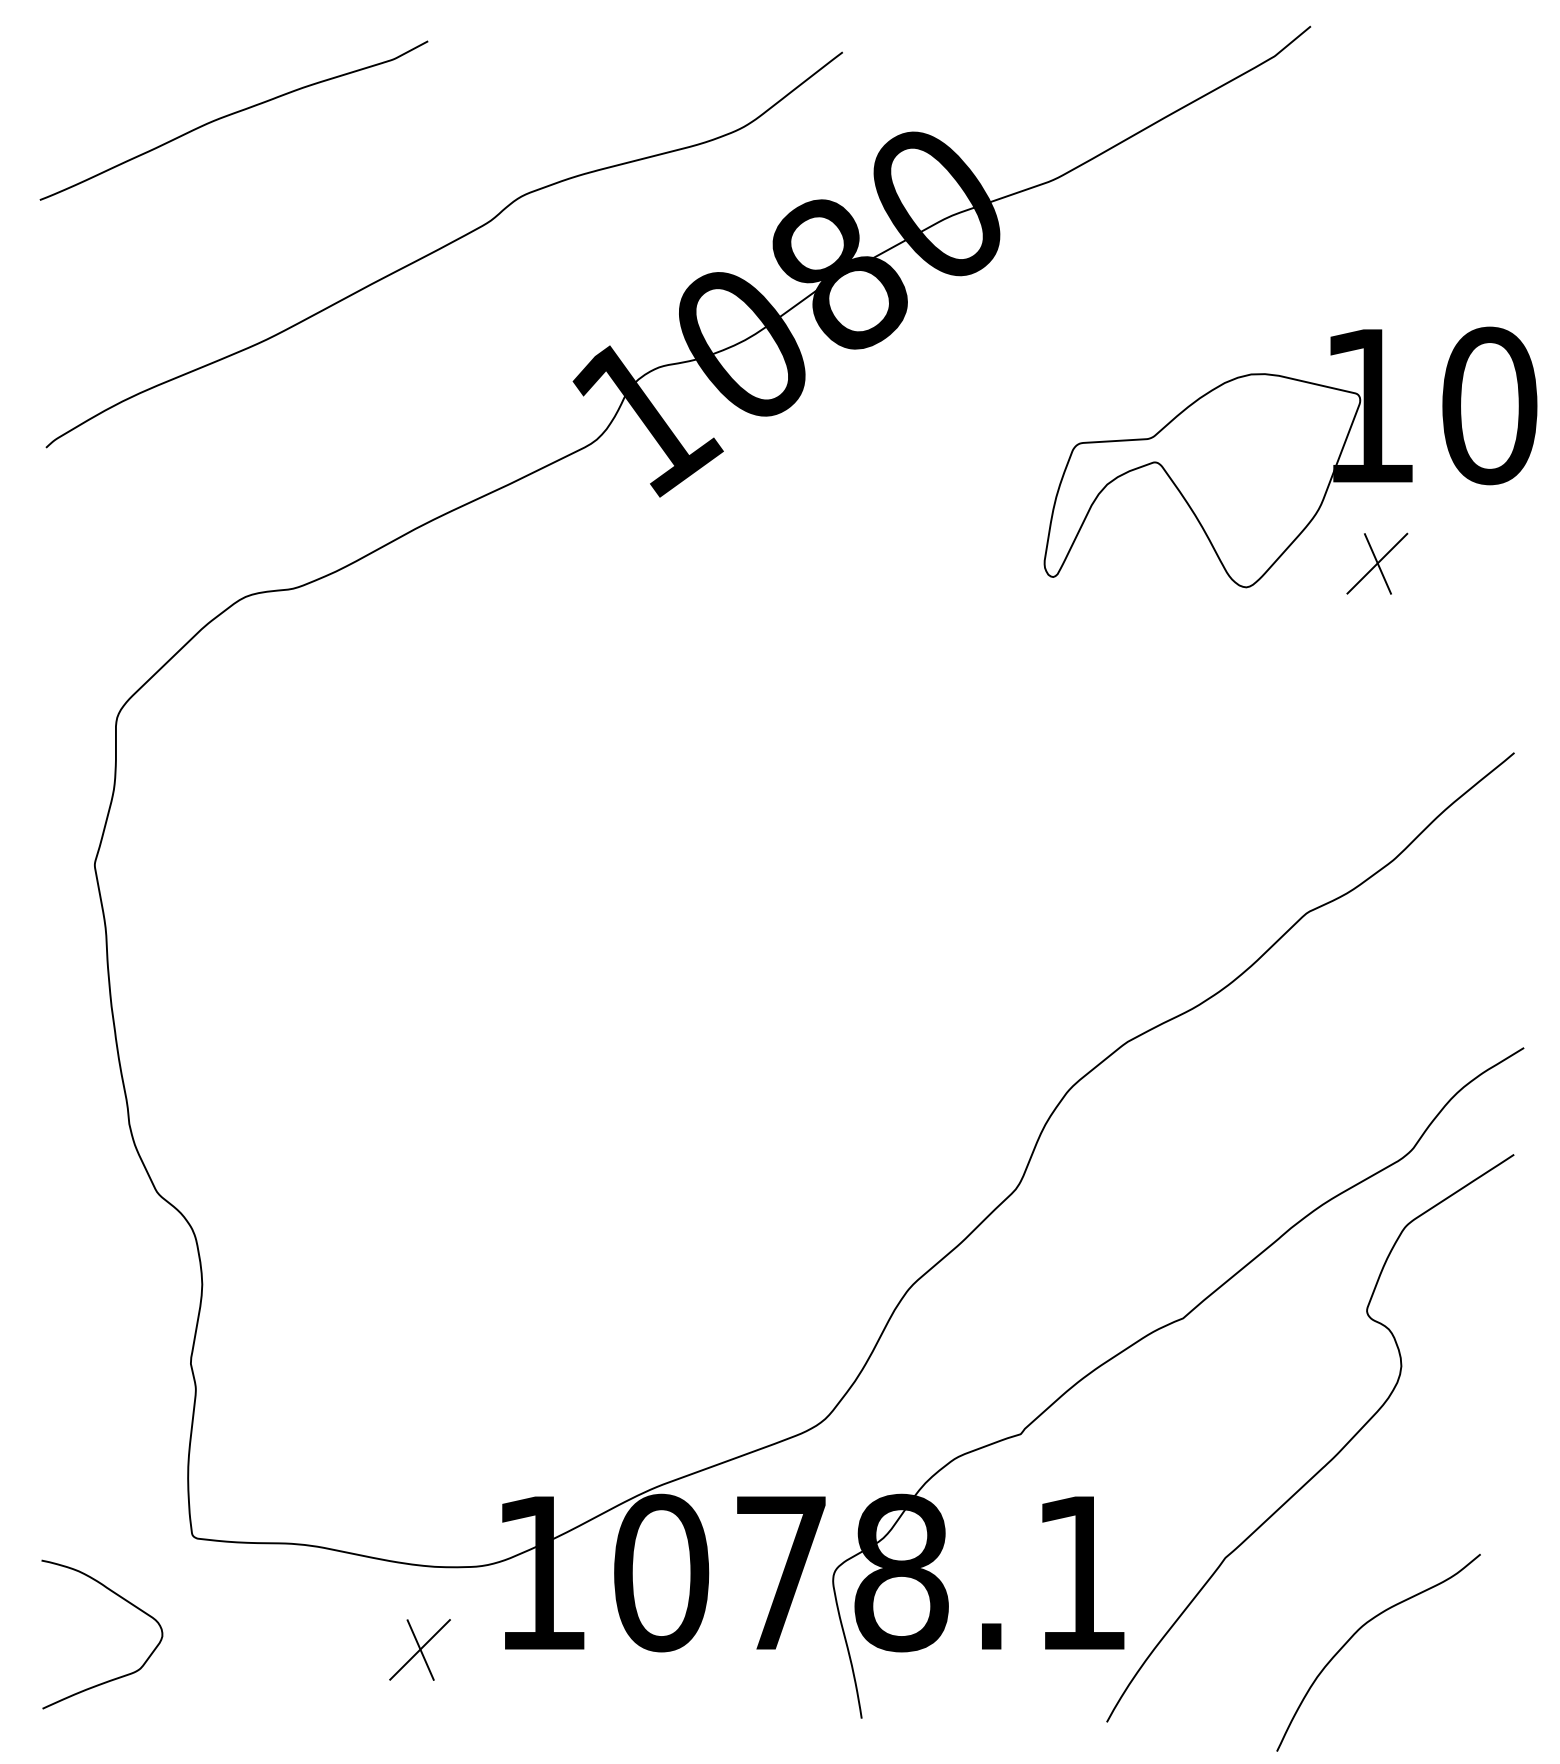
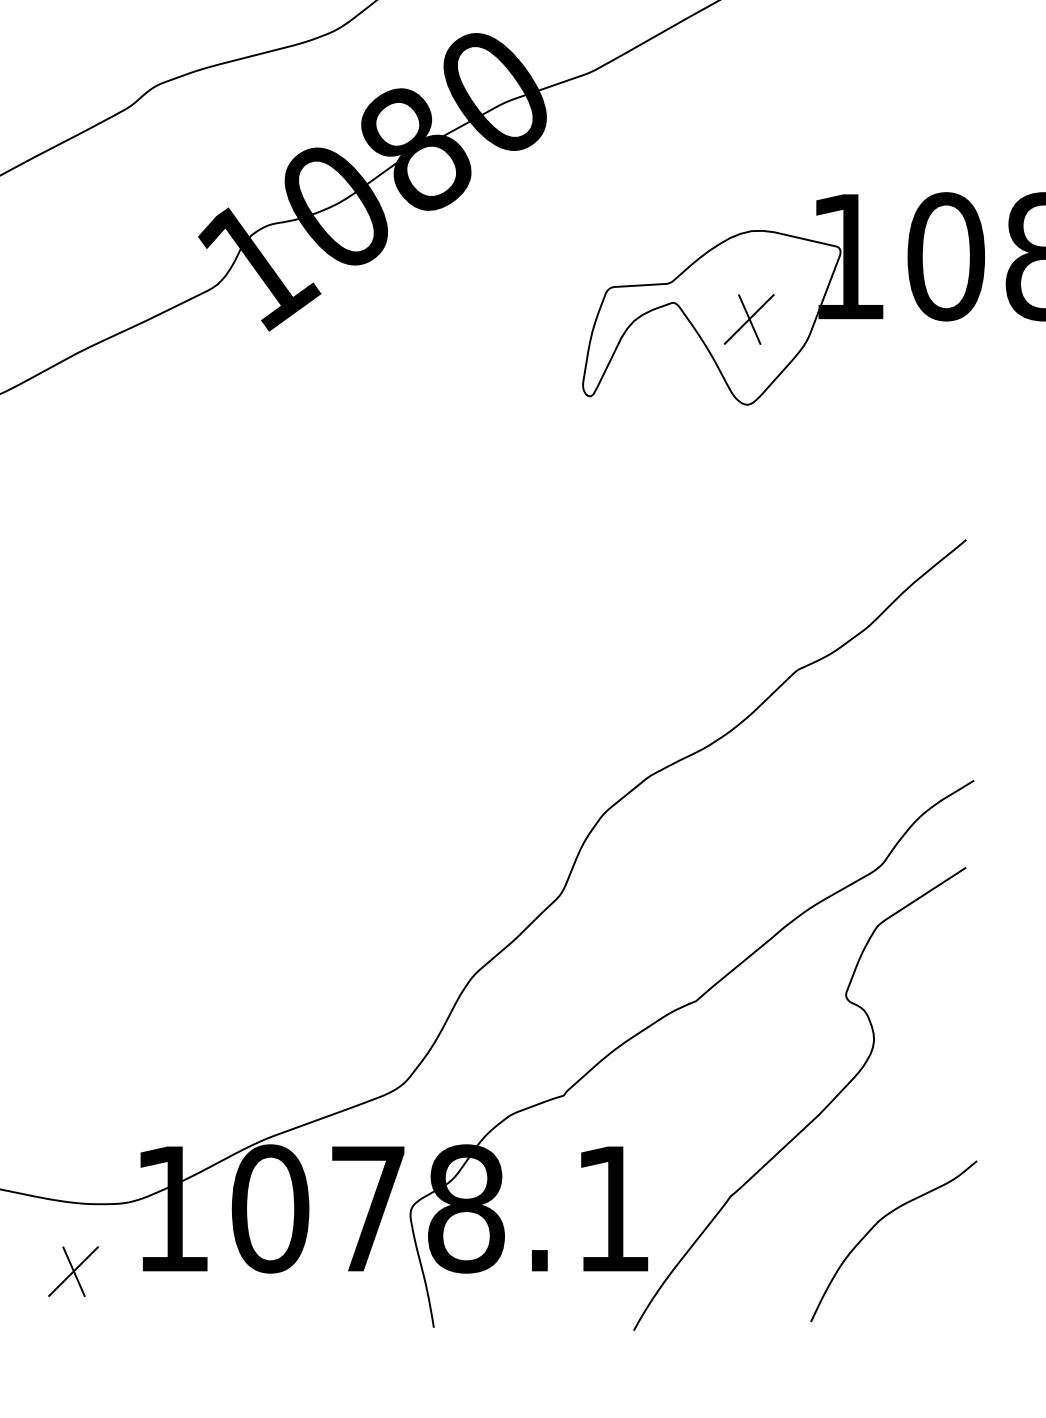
part: (1377, 563) -> (749, 319), moved
curve: (1358, 1631) -> (877, 1223), moved

